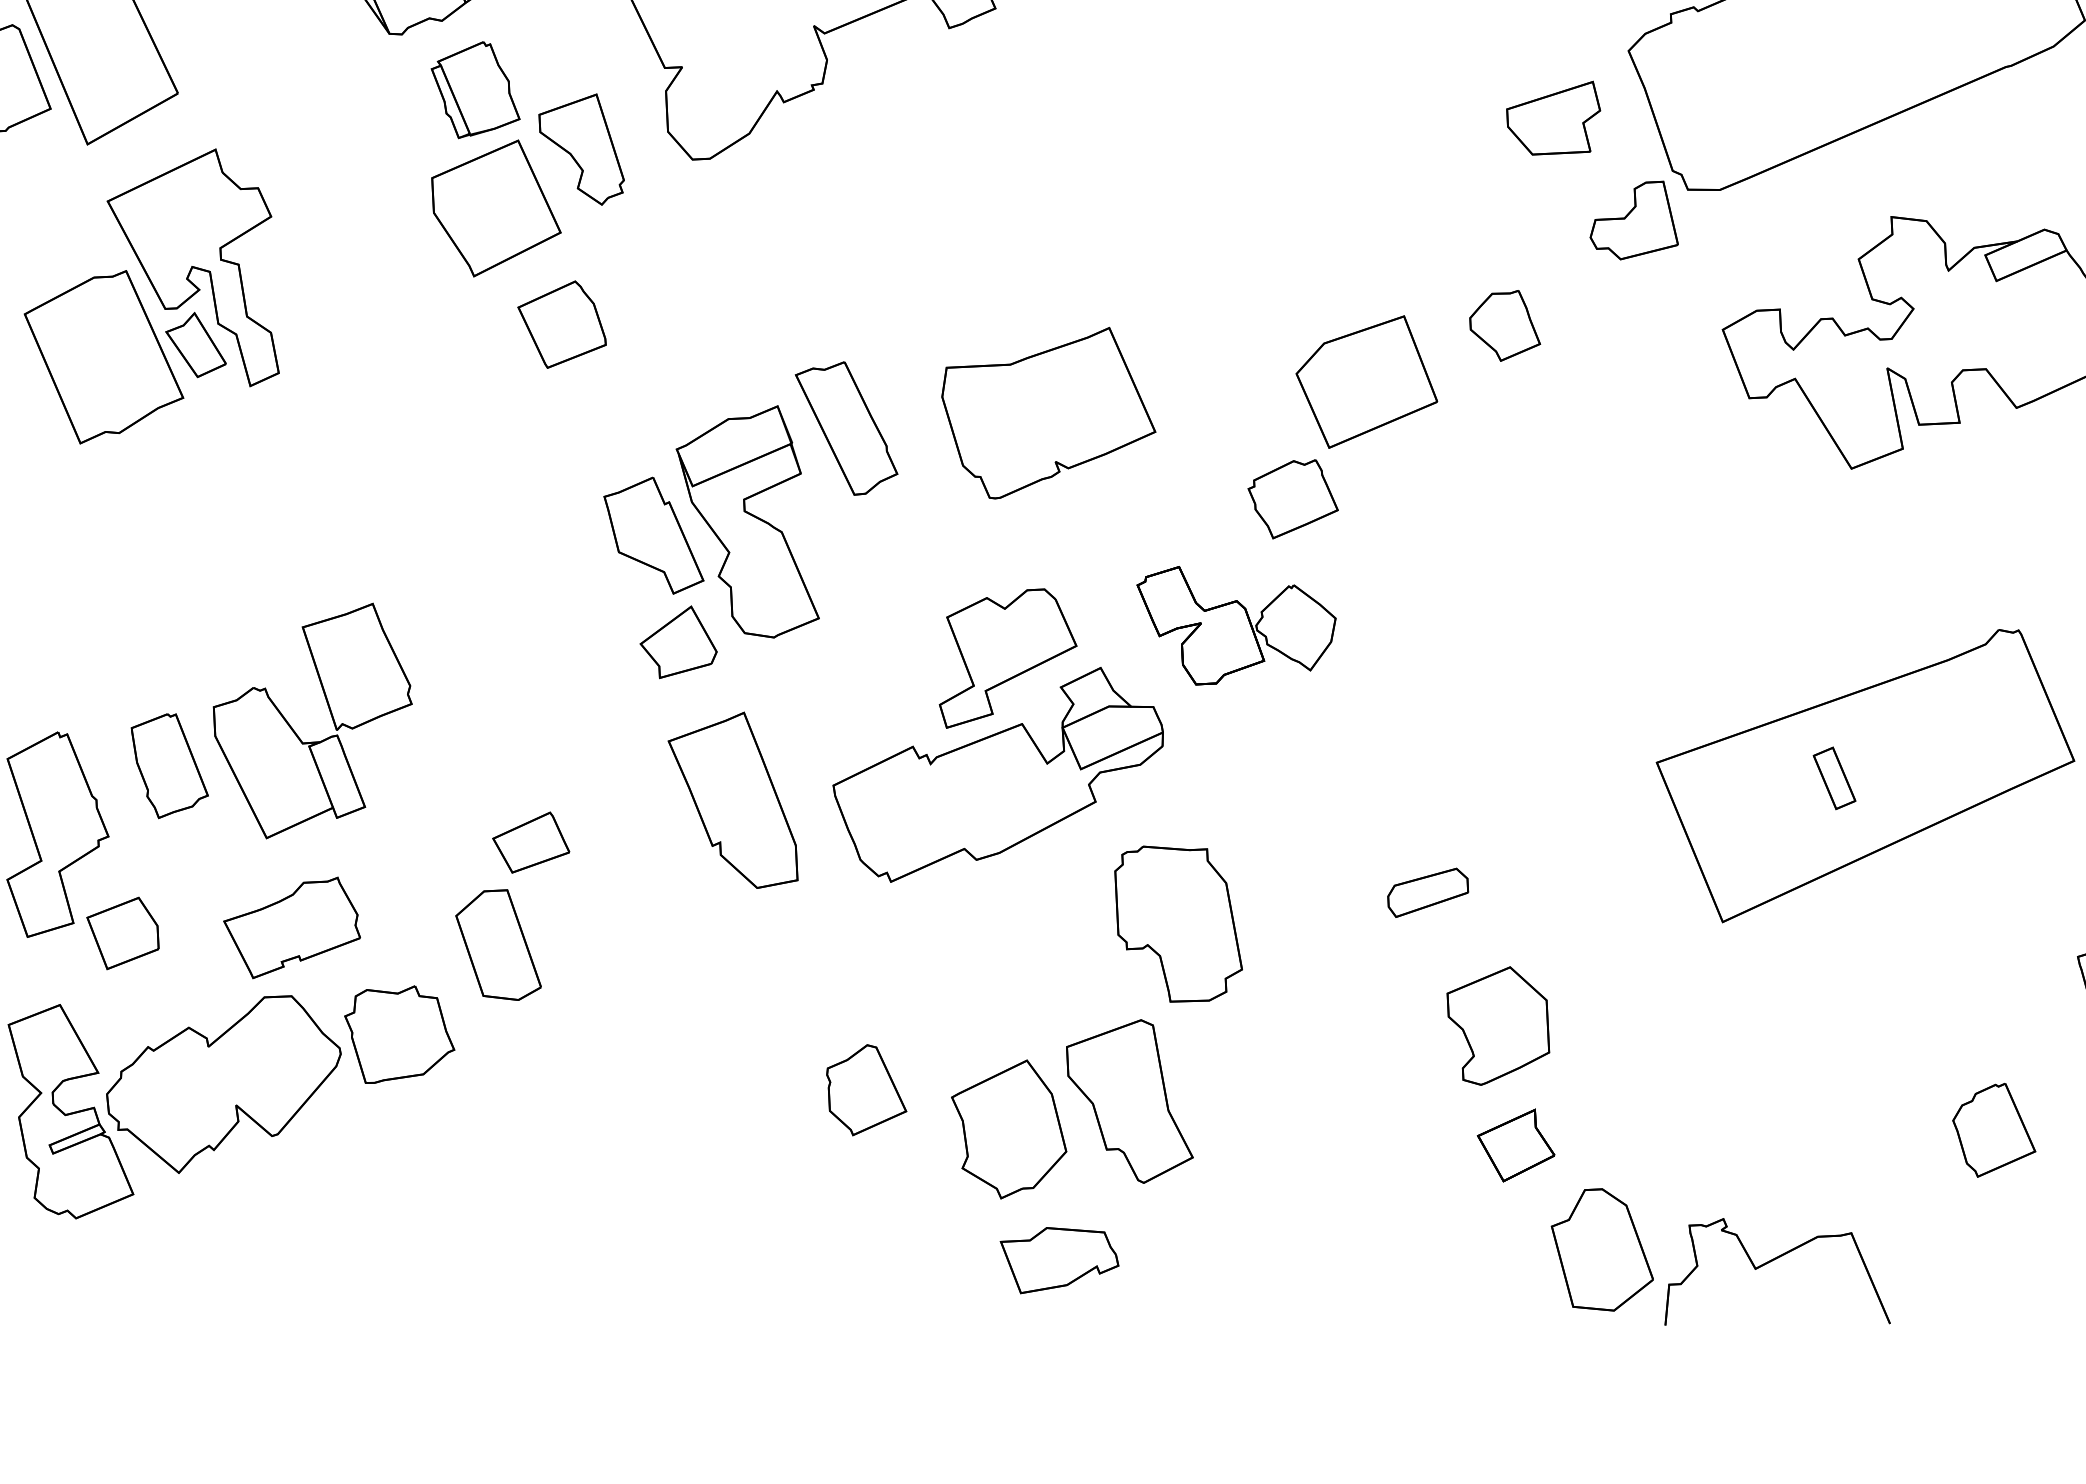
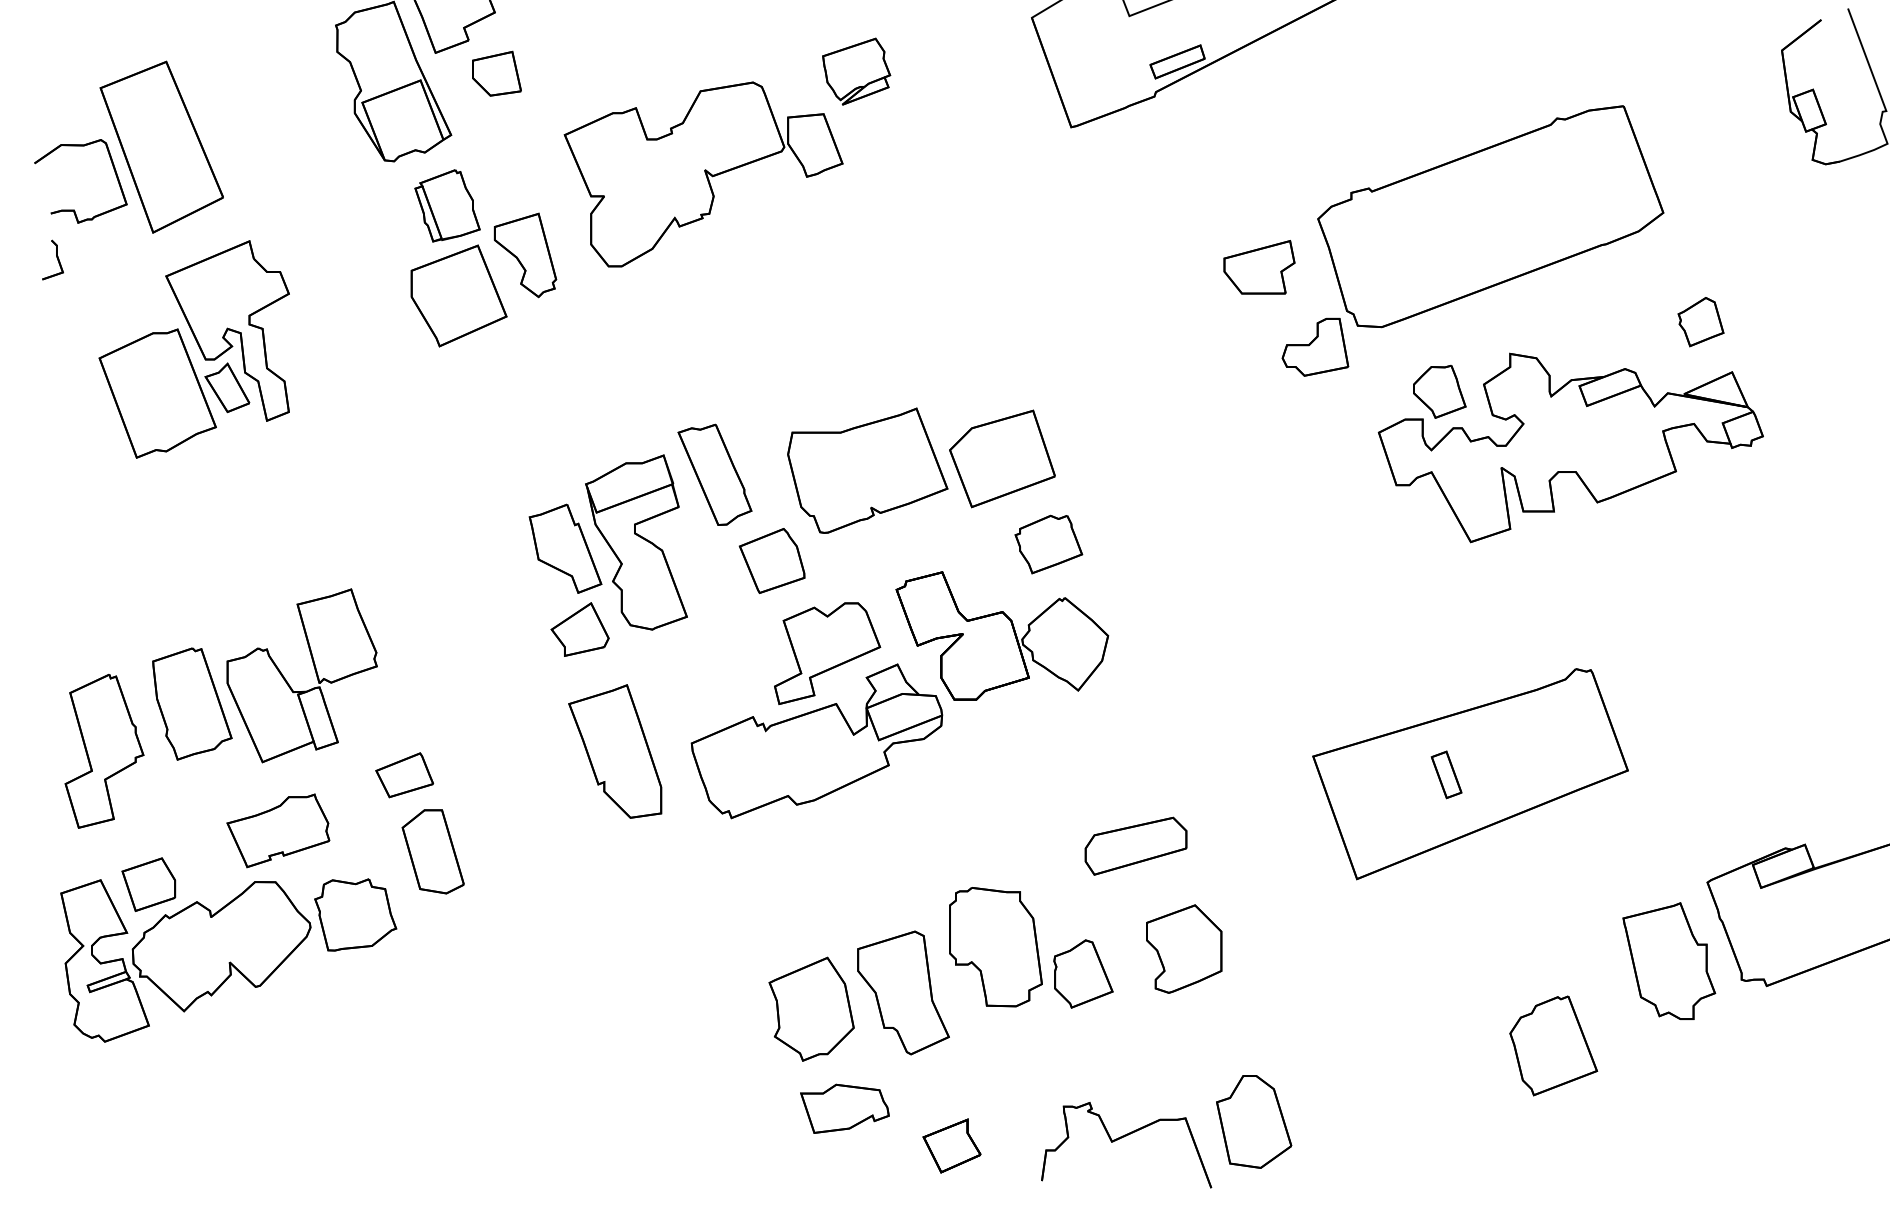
part: (561, 324) -> (771, 560), moved
part: (1504, 325) -> (1439, 391), moved
part: (1366, 381) -> (1002, 458), moved
part: (1237, 622) -> (1002, 635), size x1.43
part: (170, 765) -> (192, 703), size x1.43
part: (530, 842) -> (404, 775), moved
part: (1427, 891) -> (1135, 845), size x1.67
part: (1178, 924) -> (995, 947), moved
part: (122, 933) -> (148, 884), moved
part: (866, 1089) -> (1083, 973), moved
part: (1993, 1129) -> (1553, 1045), size x1.43
part: (1515, 1145) -> (951, 1145), moved
part: (1771, 1262) -> (1124, 1137), moved

